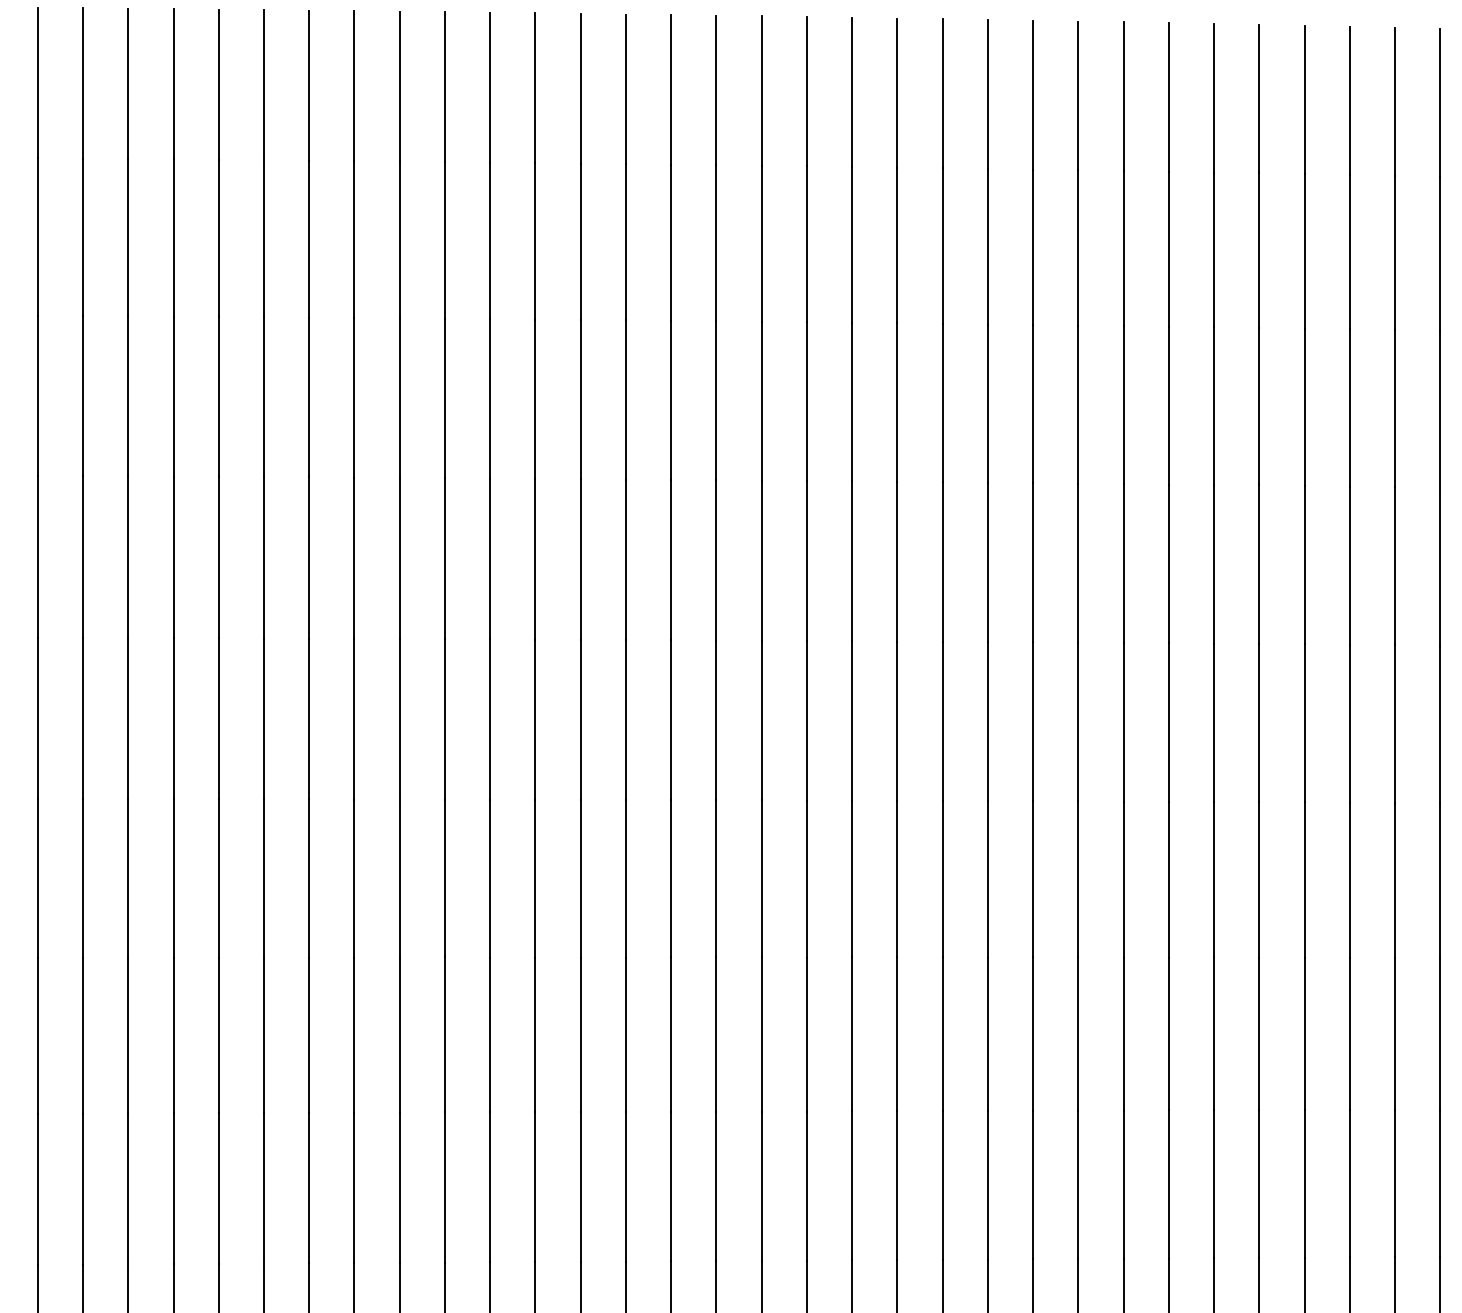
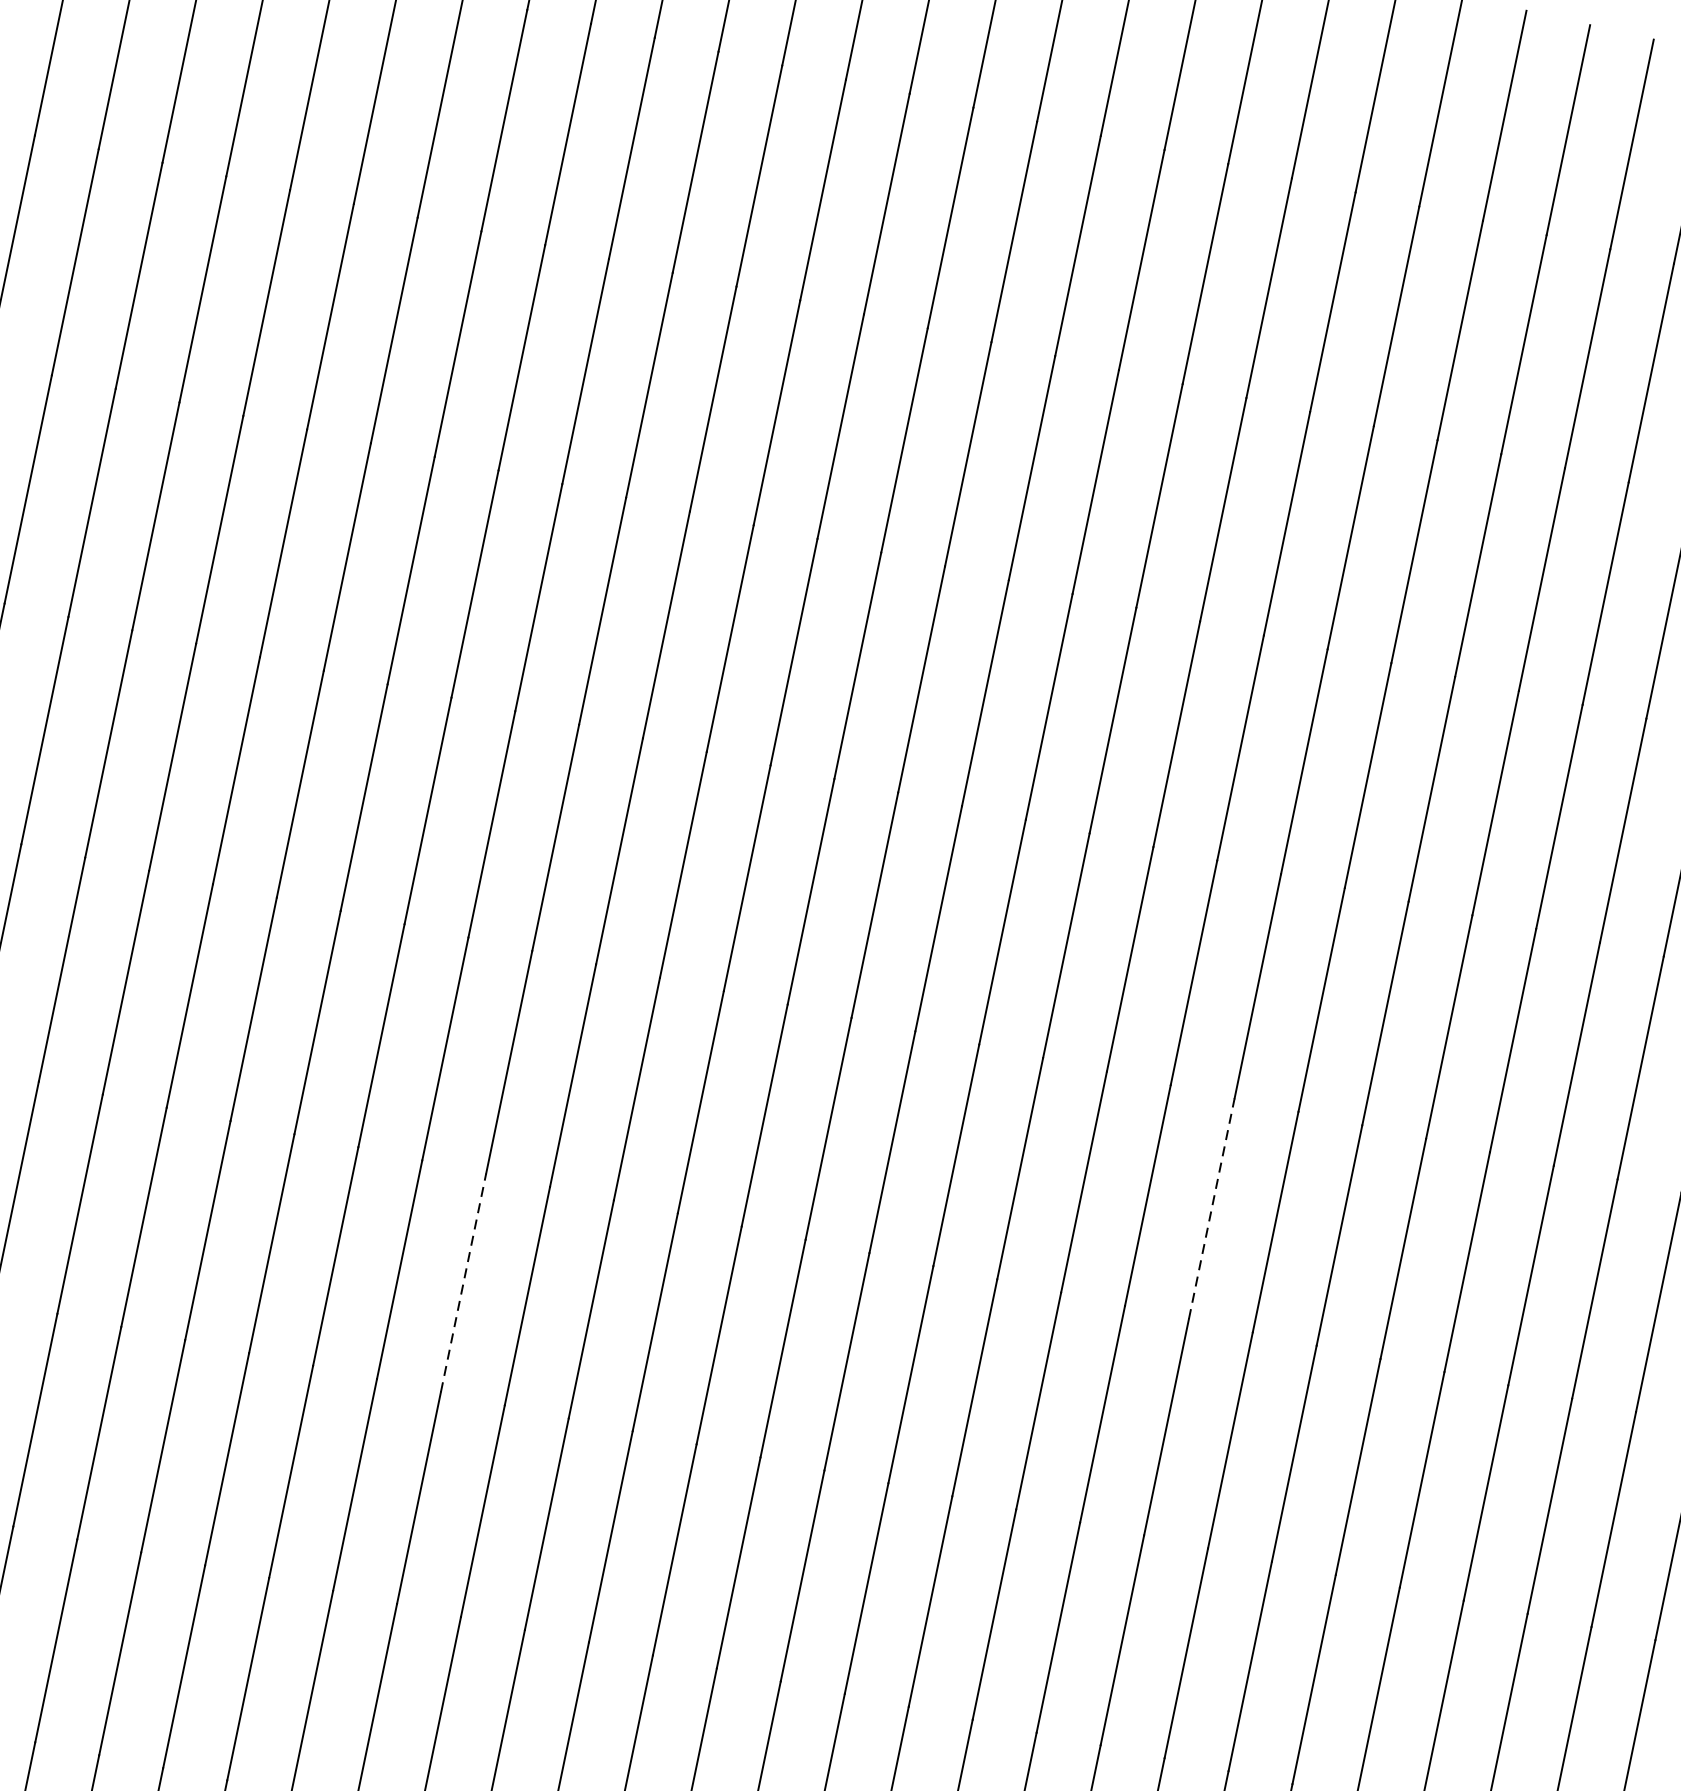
line: (1033, 878) -> (1212, 1207), solid -> dashed
line: (535, 1034) -> (463, 1282), solid -> dashed

